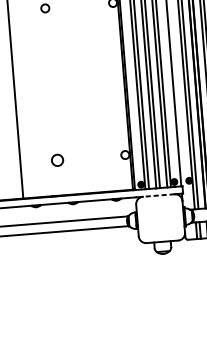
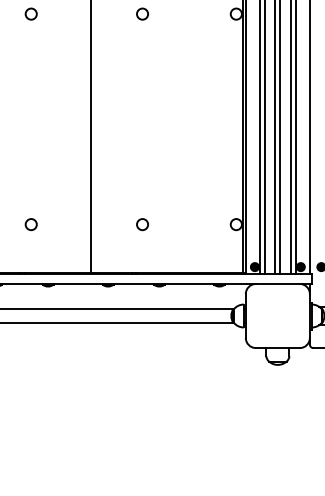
circle: (57, 160) -> (142, 224), size x0.71
line: (158, 195) -> (277, 283), dashed -> solid

